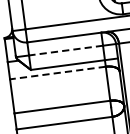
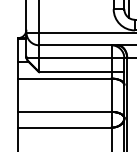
line: (65, 51) -> (74, 58), dashed -> solid
line: (57, 72) -> (64, 78), dashed -> solid

